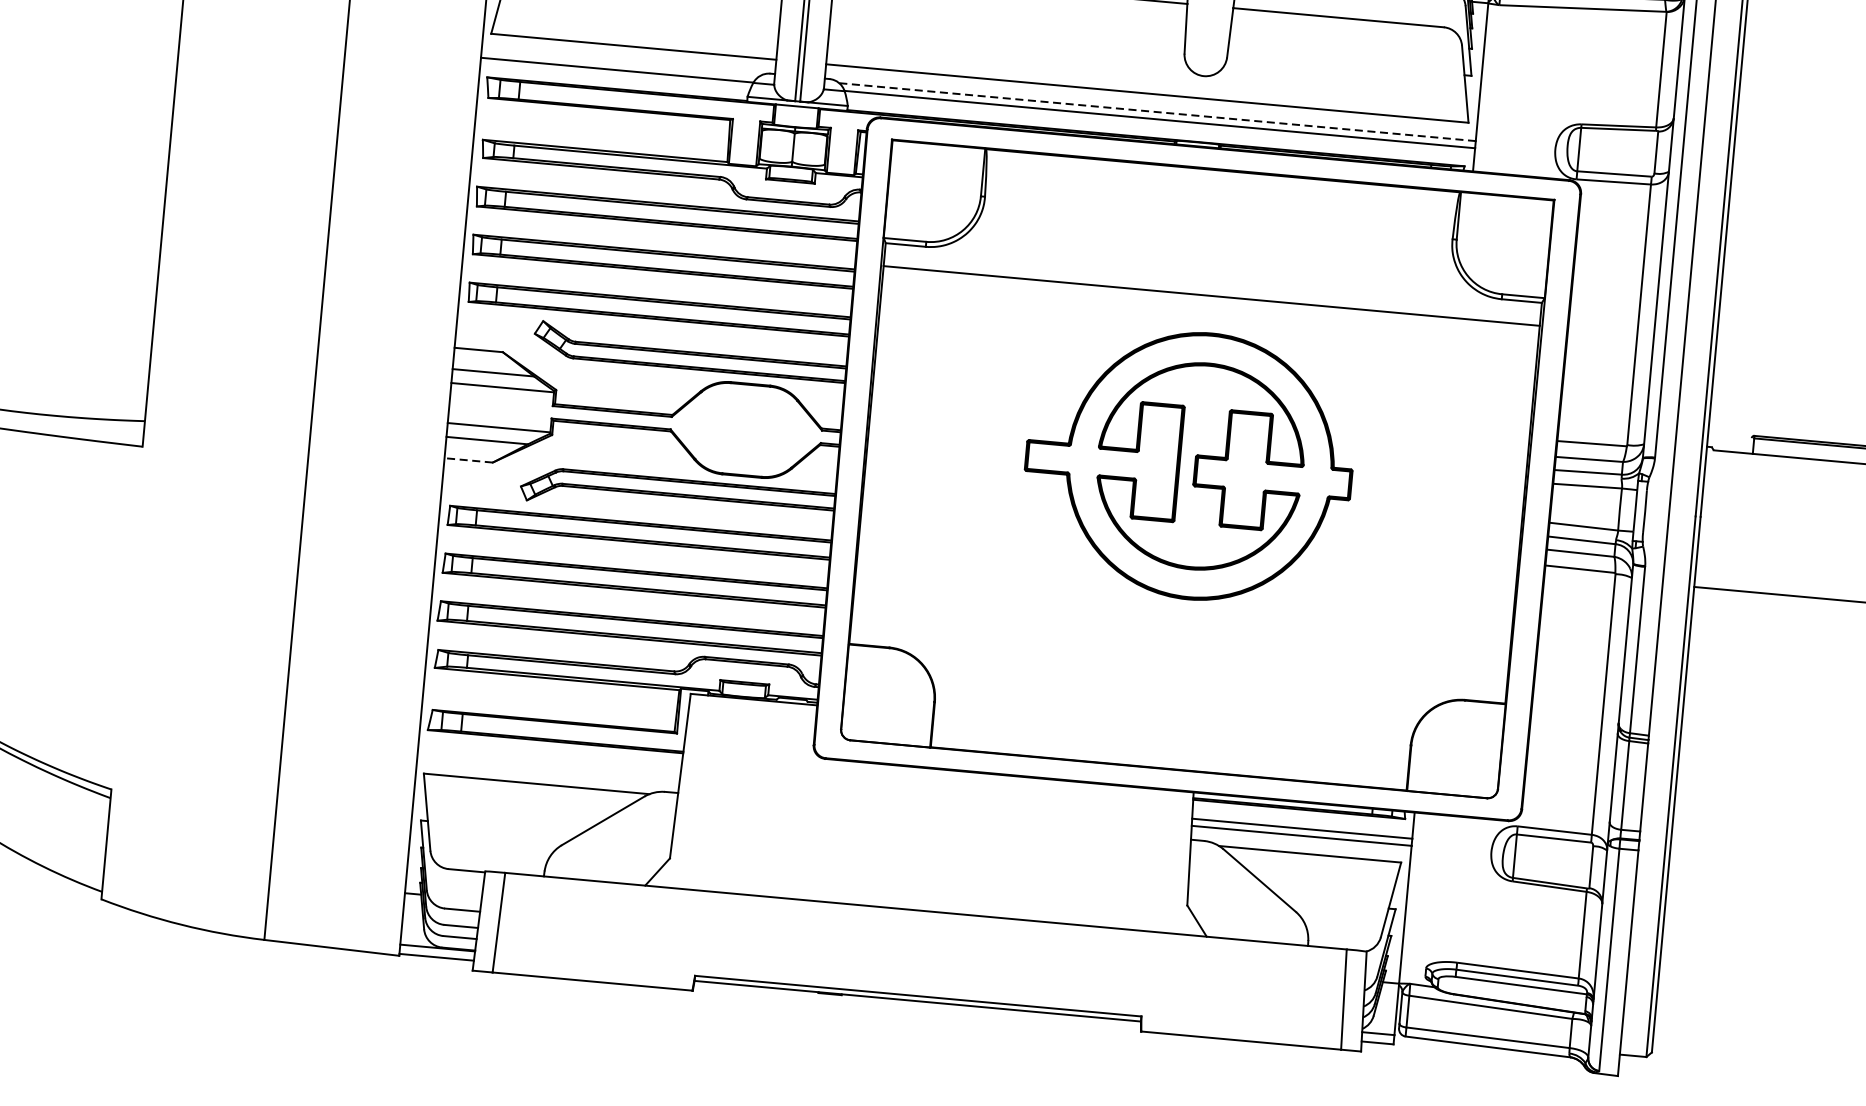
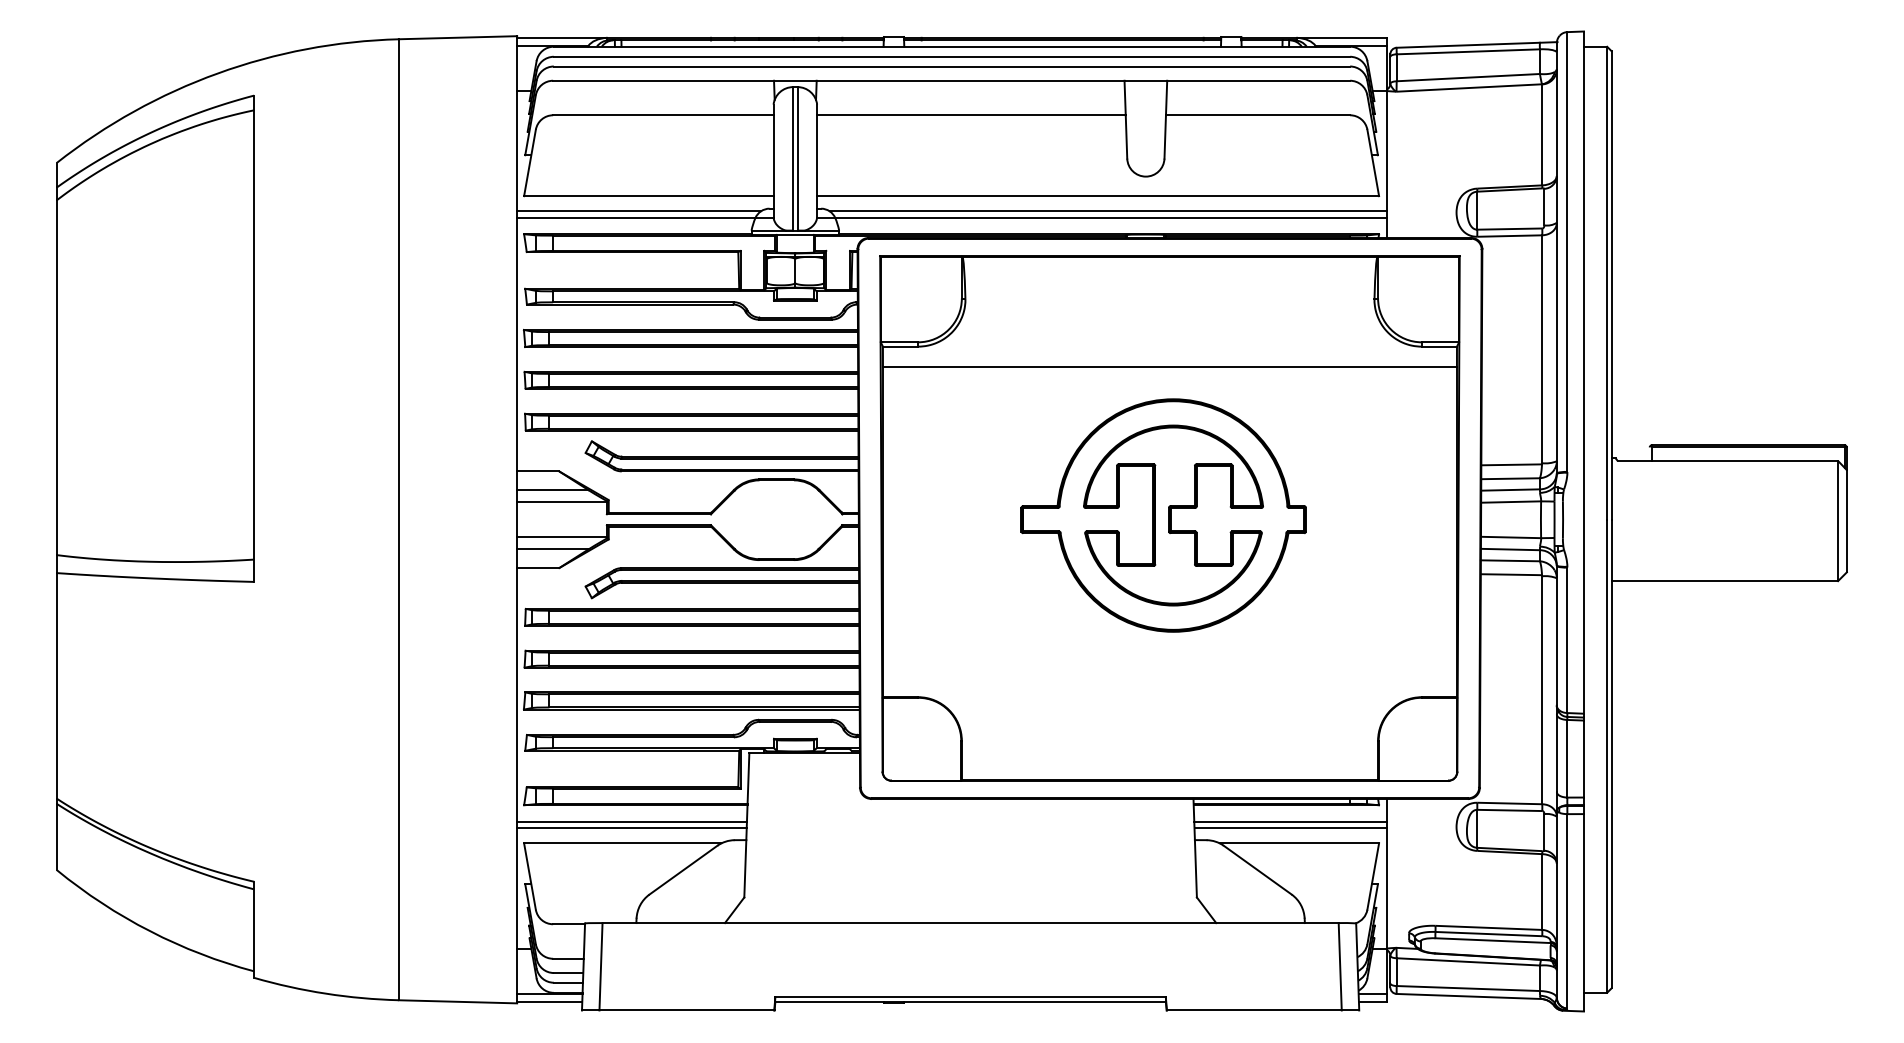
line: (620, 63) -> (638, 211), added
line: (1157, 112) -> (1108, 211), dashed -> solid
line: (467, 460) -> (537, 568), dashed -> solid
line: (548, 759) -> (631, 821), added
line: (548, 767) -> (631, 828), added

